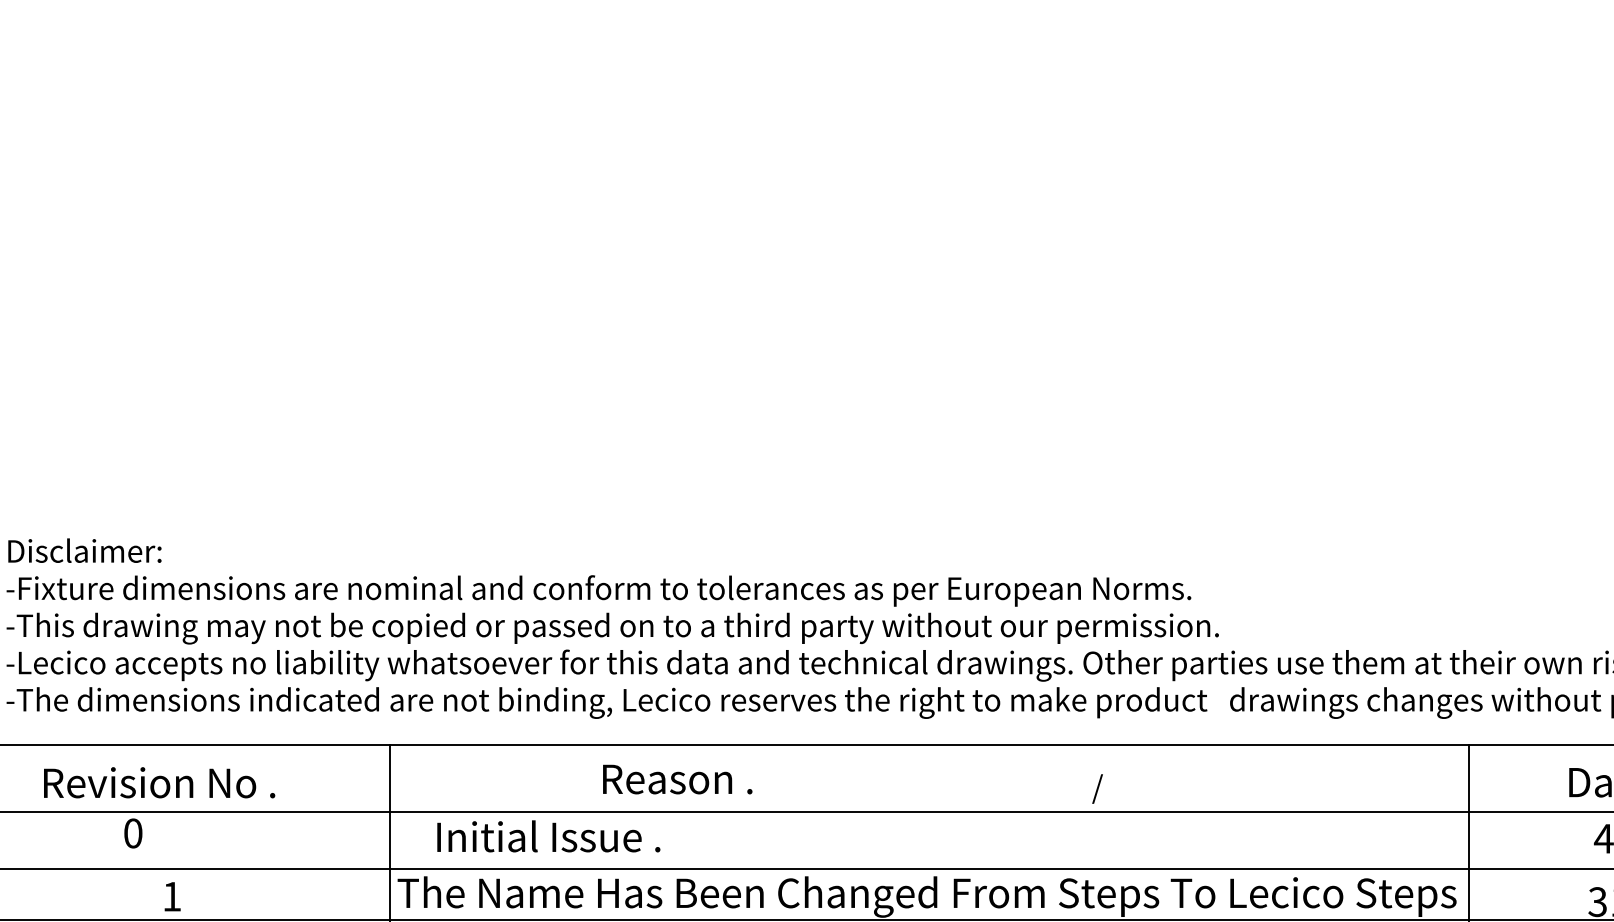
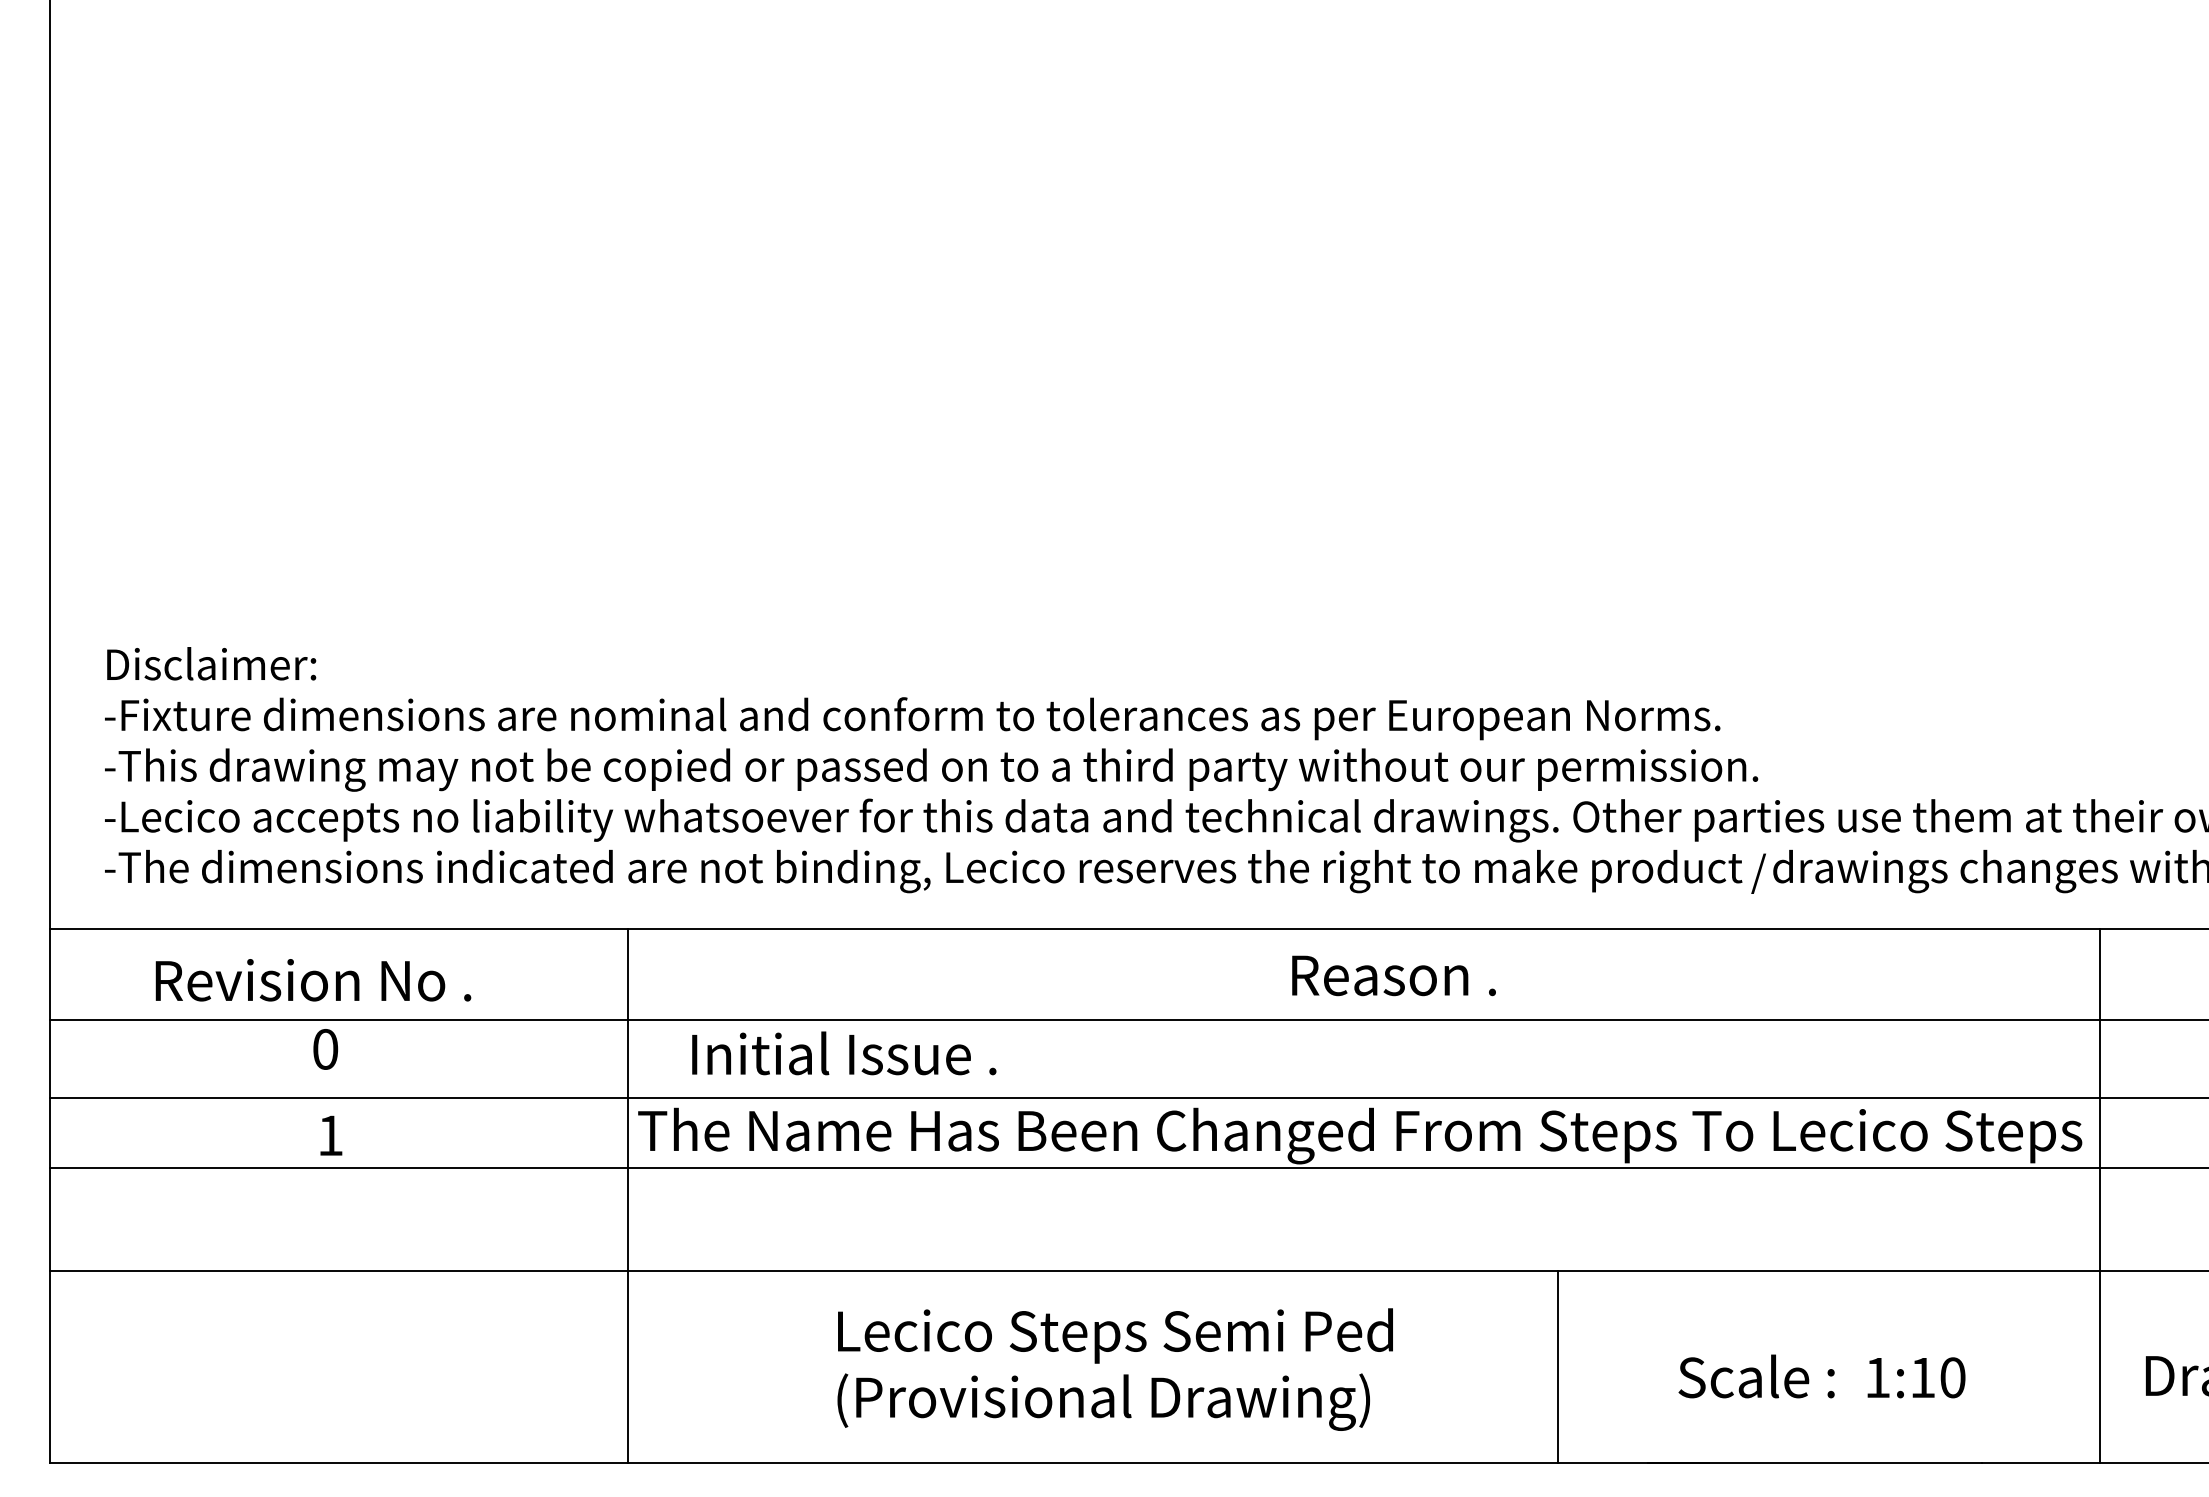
text: (677, 779) -> (1393, 975), moved
text: (1097, 788) -> (1758, 873), moved
text: (133, 833) -> (325, 1049), moved

